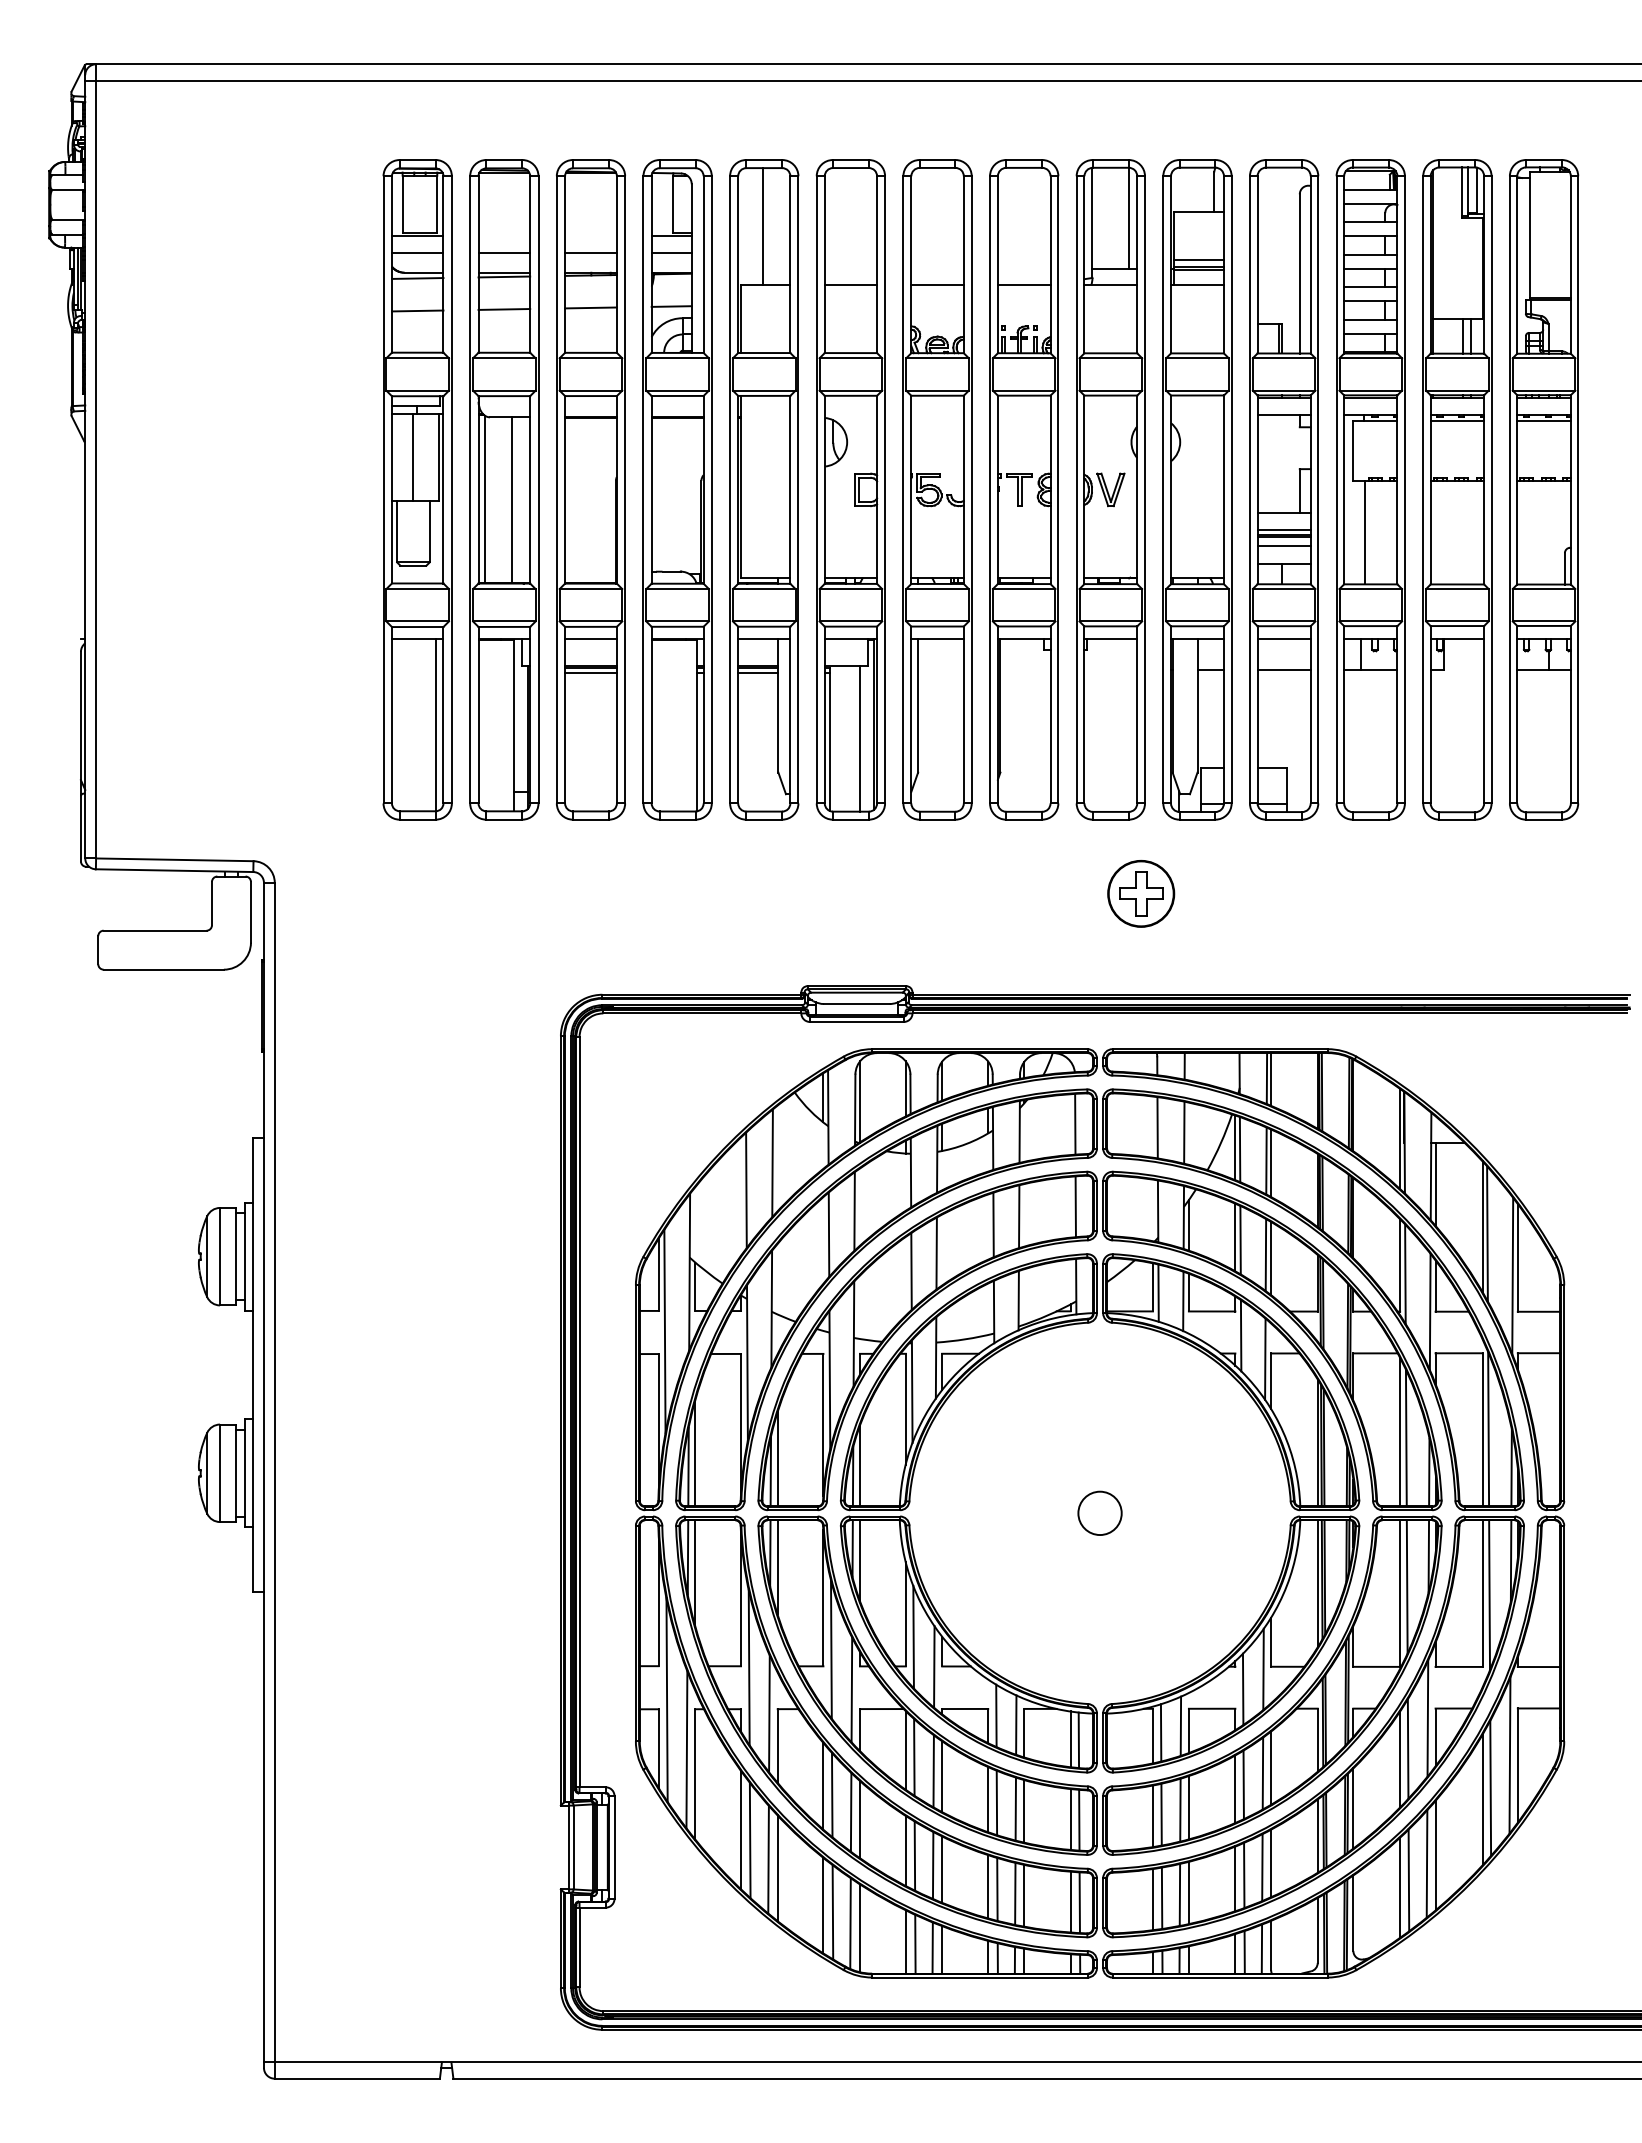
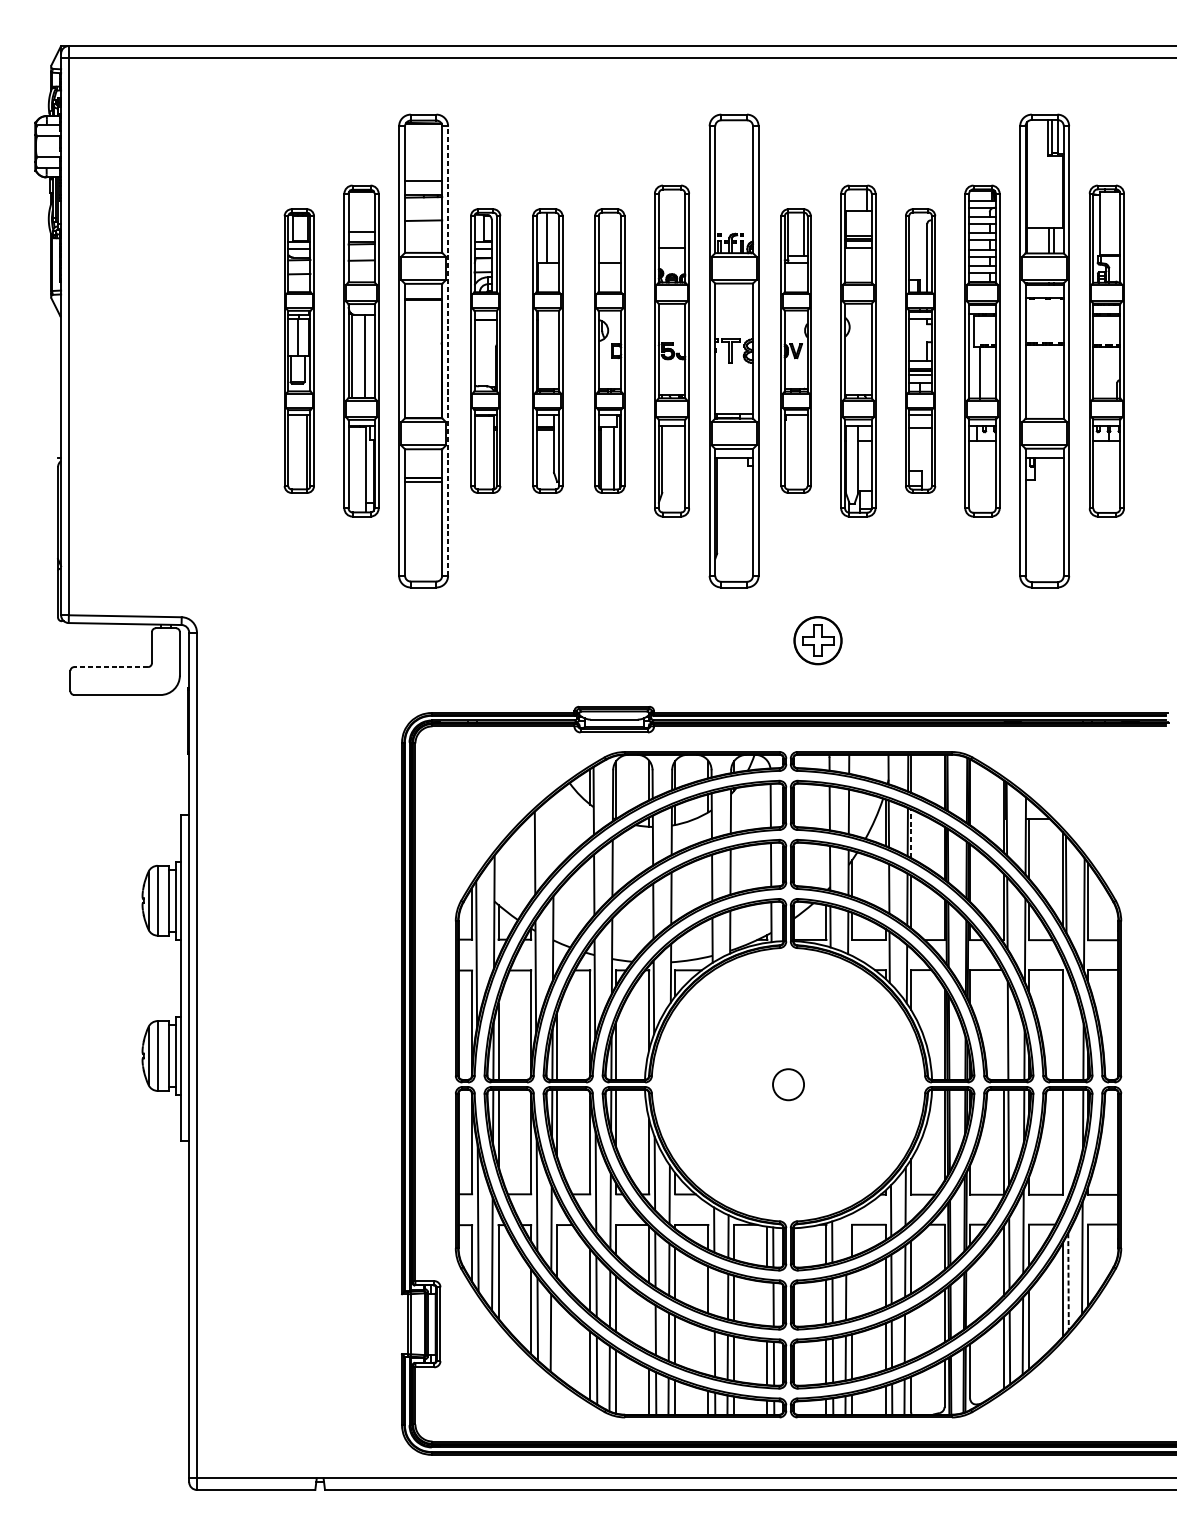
line: (1023, 285) -> (733, 204), removed
line: (1457, 420) -> (1044, 301), removed
part: (417, 489) -> (299, 350), size x0.6
part: (504, 489) -> (361, 350), size x0.7
line: (625, 489) -> (448, 350), solid -> dashed
part: (677, 489) -> (485, 350), size x0.6
part: (764, 489) -> (548, 350), size x0.6
part: (850, 489) -> (609, 350), size x0.6
part: (937, 489) -> (672, 350), size x0.7
part: (1110, 489) -> (796, 350), size x0.6
part: (1197, 489) -> (858, 350), size x0.7
part: (1284, 489) -> (920, 350), size x0.6
part: (1370, 489) -> (982, 350), size x0.7
part: (1544, 489) -> (1107, 350), size x0.7
line: (590, 639) -> (423, 458), removed
line: (154, 930) -> (110, 666), solid -> dashed
line: (772, 1163) -> (553, 833), removed
line: (1271, 1163) -> (911, 833), solid -> dashed
line: (1235, 1237) -> (885, 886), removed
line: (1488, 1429) -> (1066, 1024), removed
line: (1400, 1432) -> (1003, 1026), removed
line: (1489, 1594) -> (1067, 1142), removed
line: (1180, 1725) -> (846, 1236), removed
line: (1490, 1788) -> (1068, 1281), solid -> dashed
line: (996, 1802) -> (714, 1291), removed
line: (1188, 1807) -> (851, 1295), removed
line: (1353, 1808) -> (970, 1296), removed
line: (1070, 1819) -> (767, 1304), removed
line: (905, 1850) -> (649, 1326), removed
line: (1271, 1863) -> (911, 1335), removed
line: (777, 1868) -> (557, 1339), removed
line: (988, 1886) -> (708, 1352), removed

